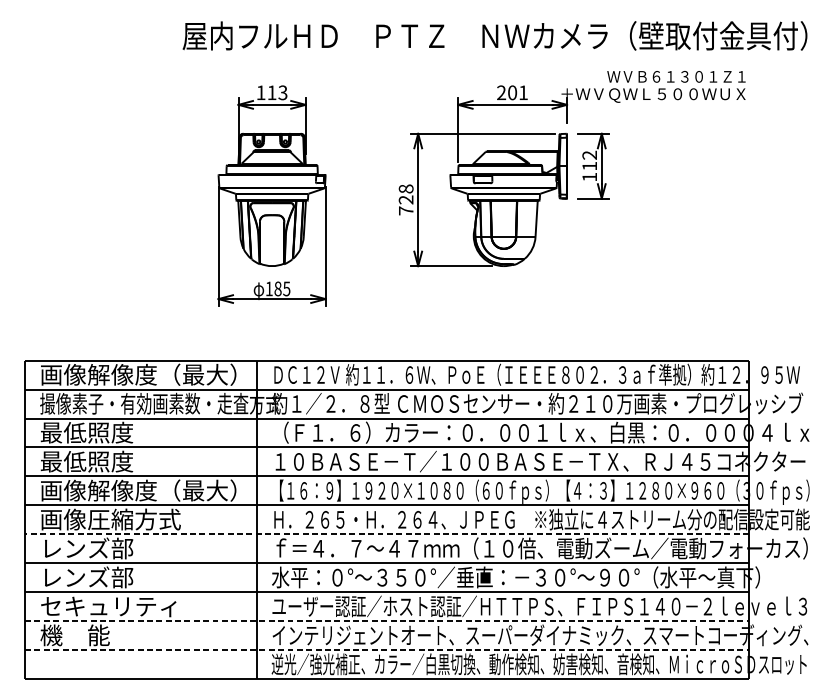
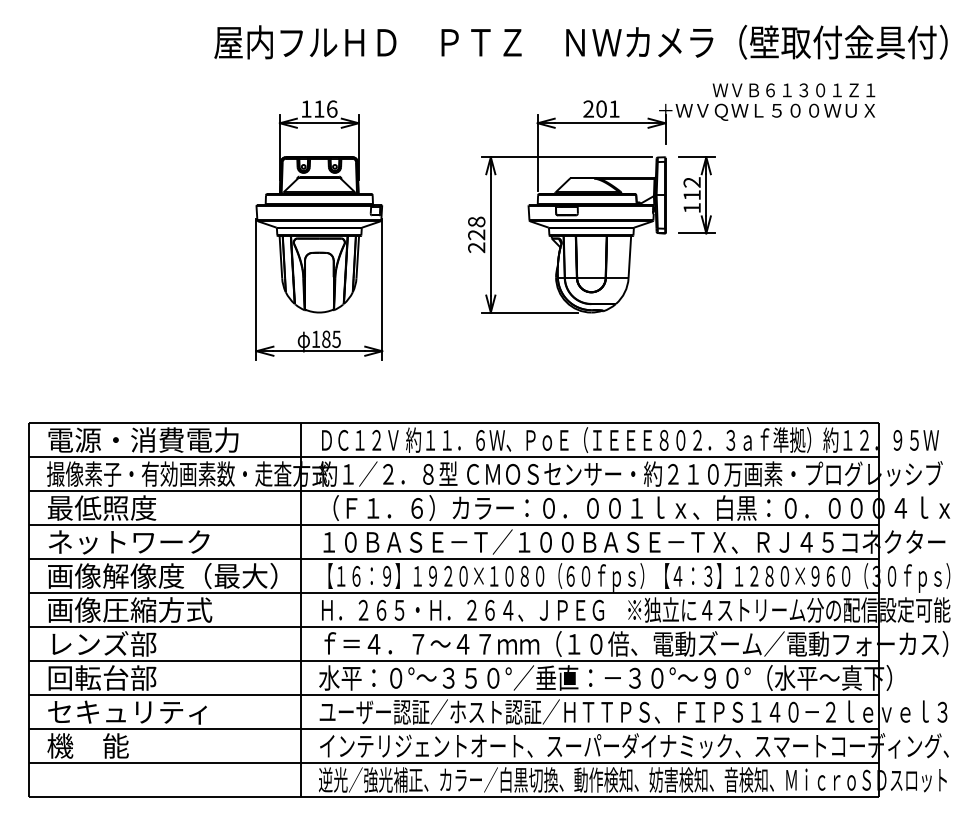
text: (282, 92) -> (331, 108), 113 -> 116
text: (405, 210) -> (476, 247), 728 -> 228
text: (138, 375) -> (162, 440), 画像解像度（最大） -> 電源・消費電力
text: (109, 461) -> (128, 541), 最低照度 -> ネットワーク
line: (387, 534) -> (454, 627), dashed -> solid
text: (75, 577) -> (88, 677), レンズ部 -> 回転台部
line: (387, 621) -> (454, 729), dashed -> solid
line: (387, 650) -> (454, 763), dashed -> solid

